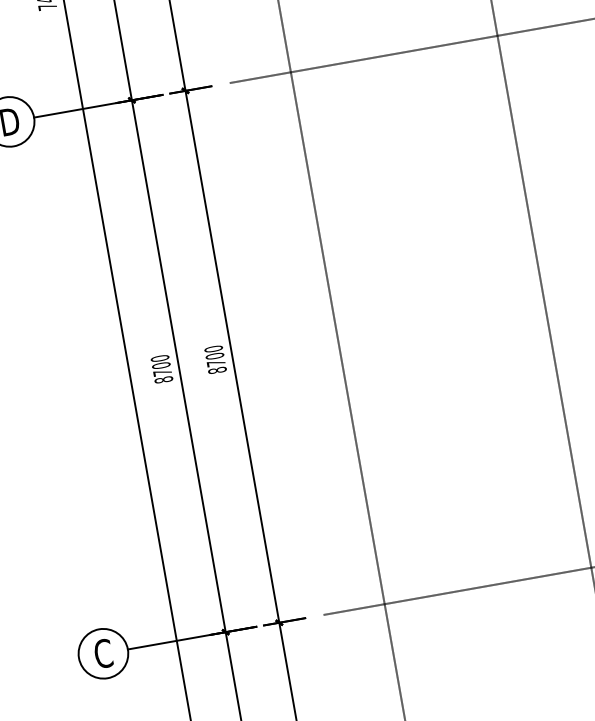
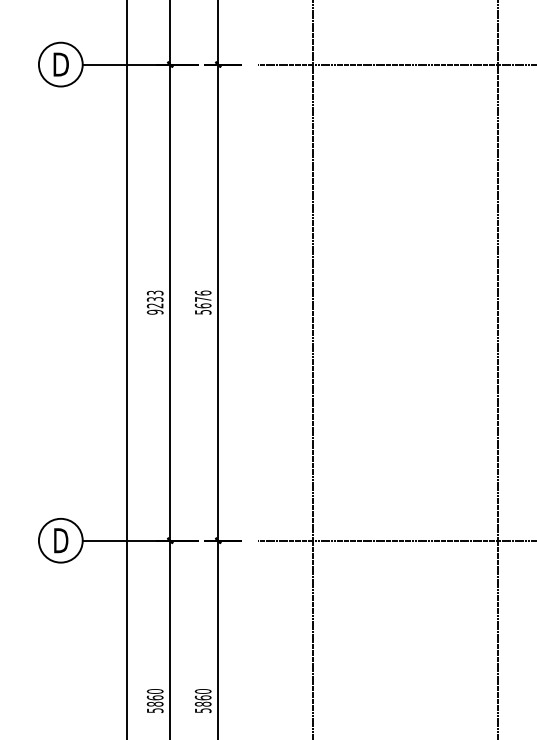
text: (214, 359) -> (202, 302), 8700 -> 5676
text: (161, 369) -> (154, 302), 8700 -> 9233
text: (103, 653) -> (60, 540), C -> D

